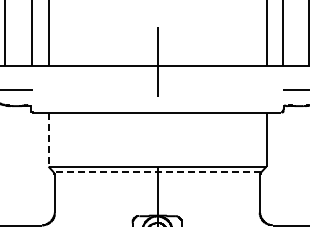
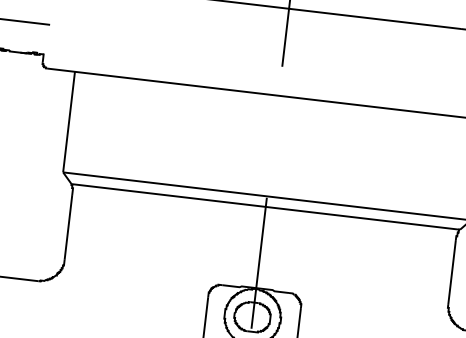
line: (48, 139) -> (69, 121), dashed -> solid
line: (157, 172) -> (265, 207), dashed -> solid

